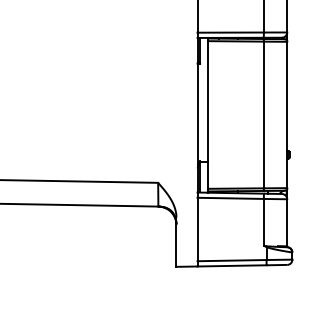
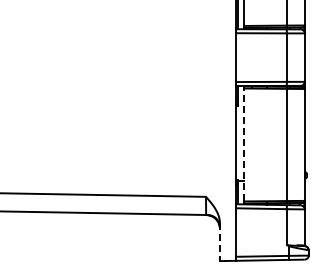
line: (208, 114) -> (244, 144), solid -> dashed
line: (175, 242) -> (219, 242), solid -> dashed

